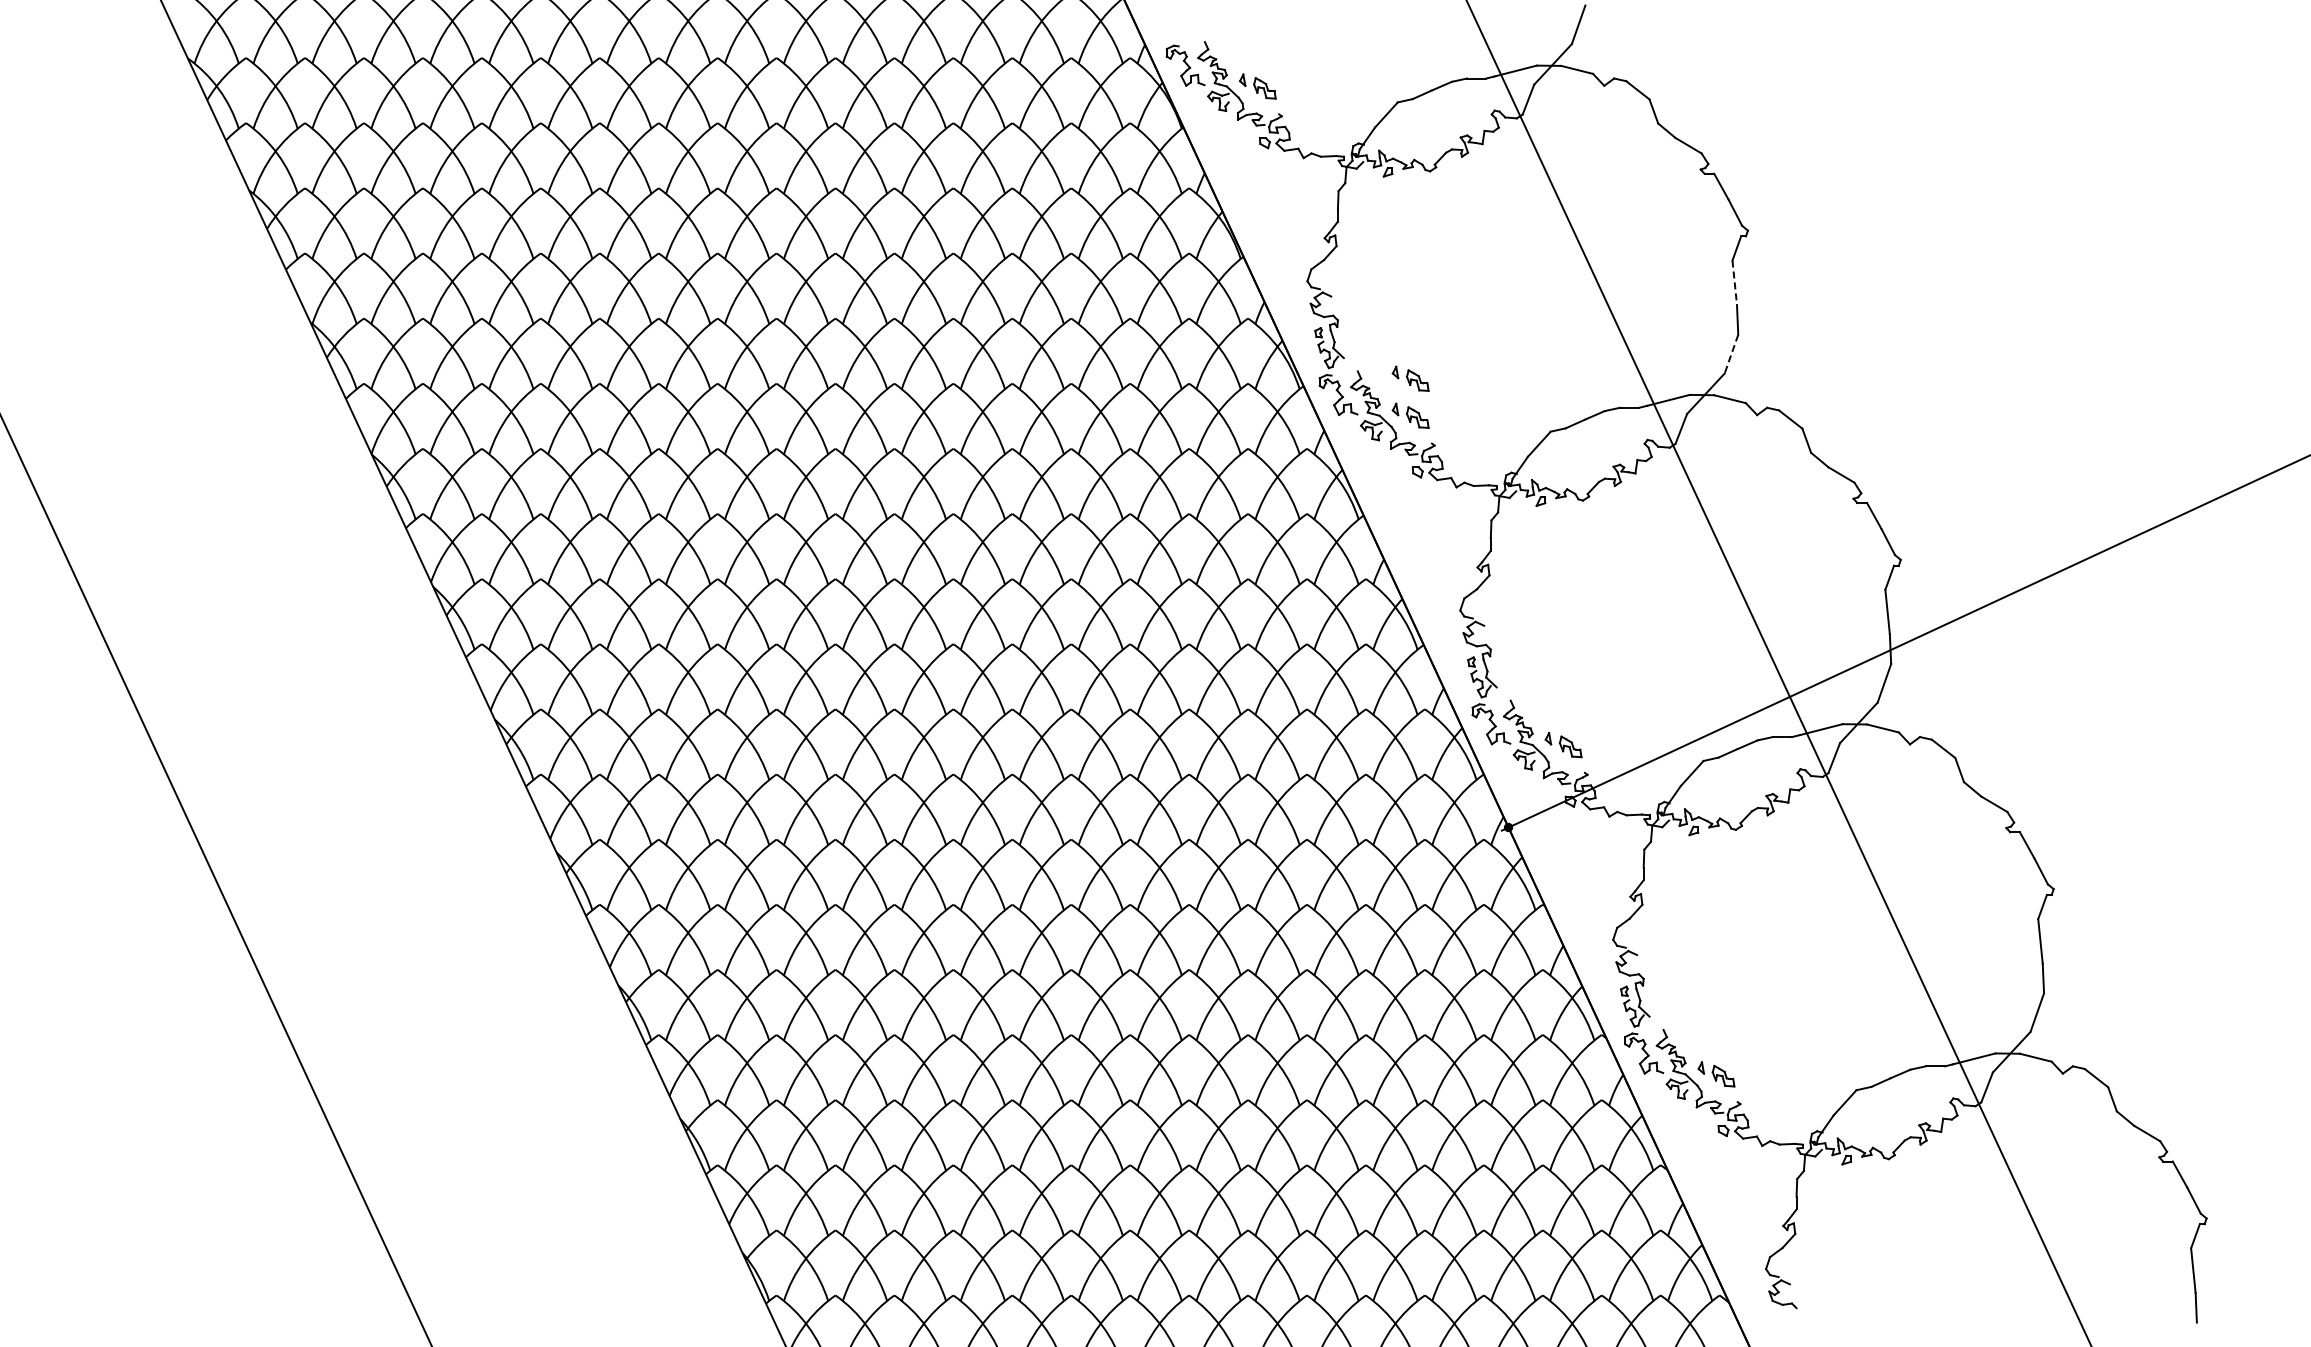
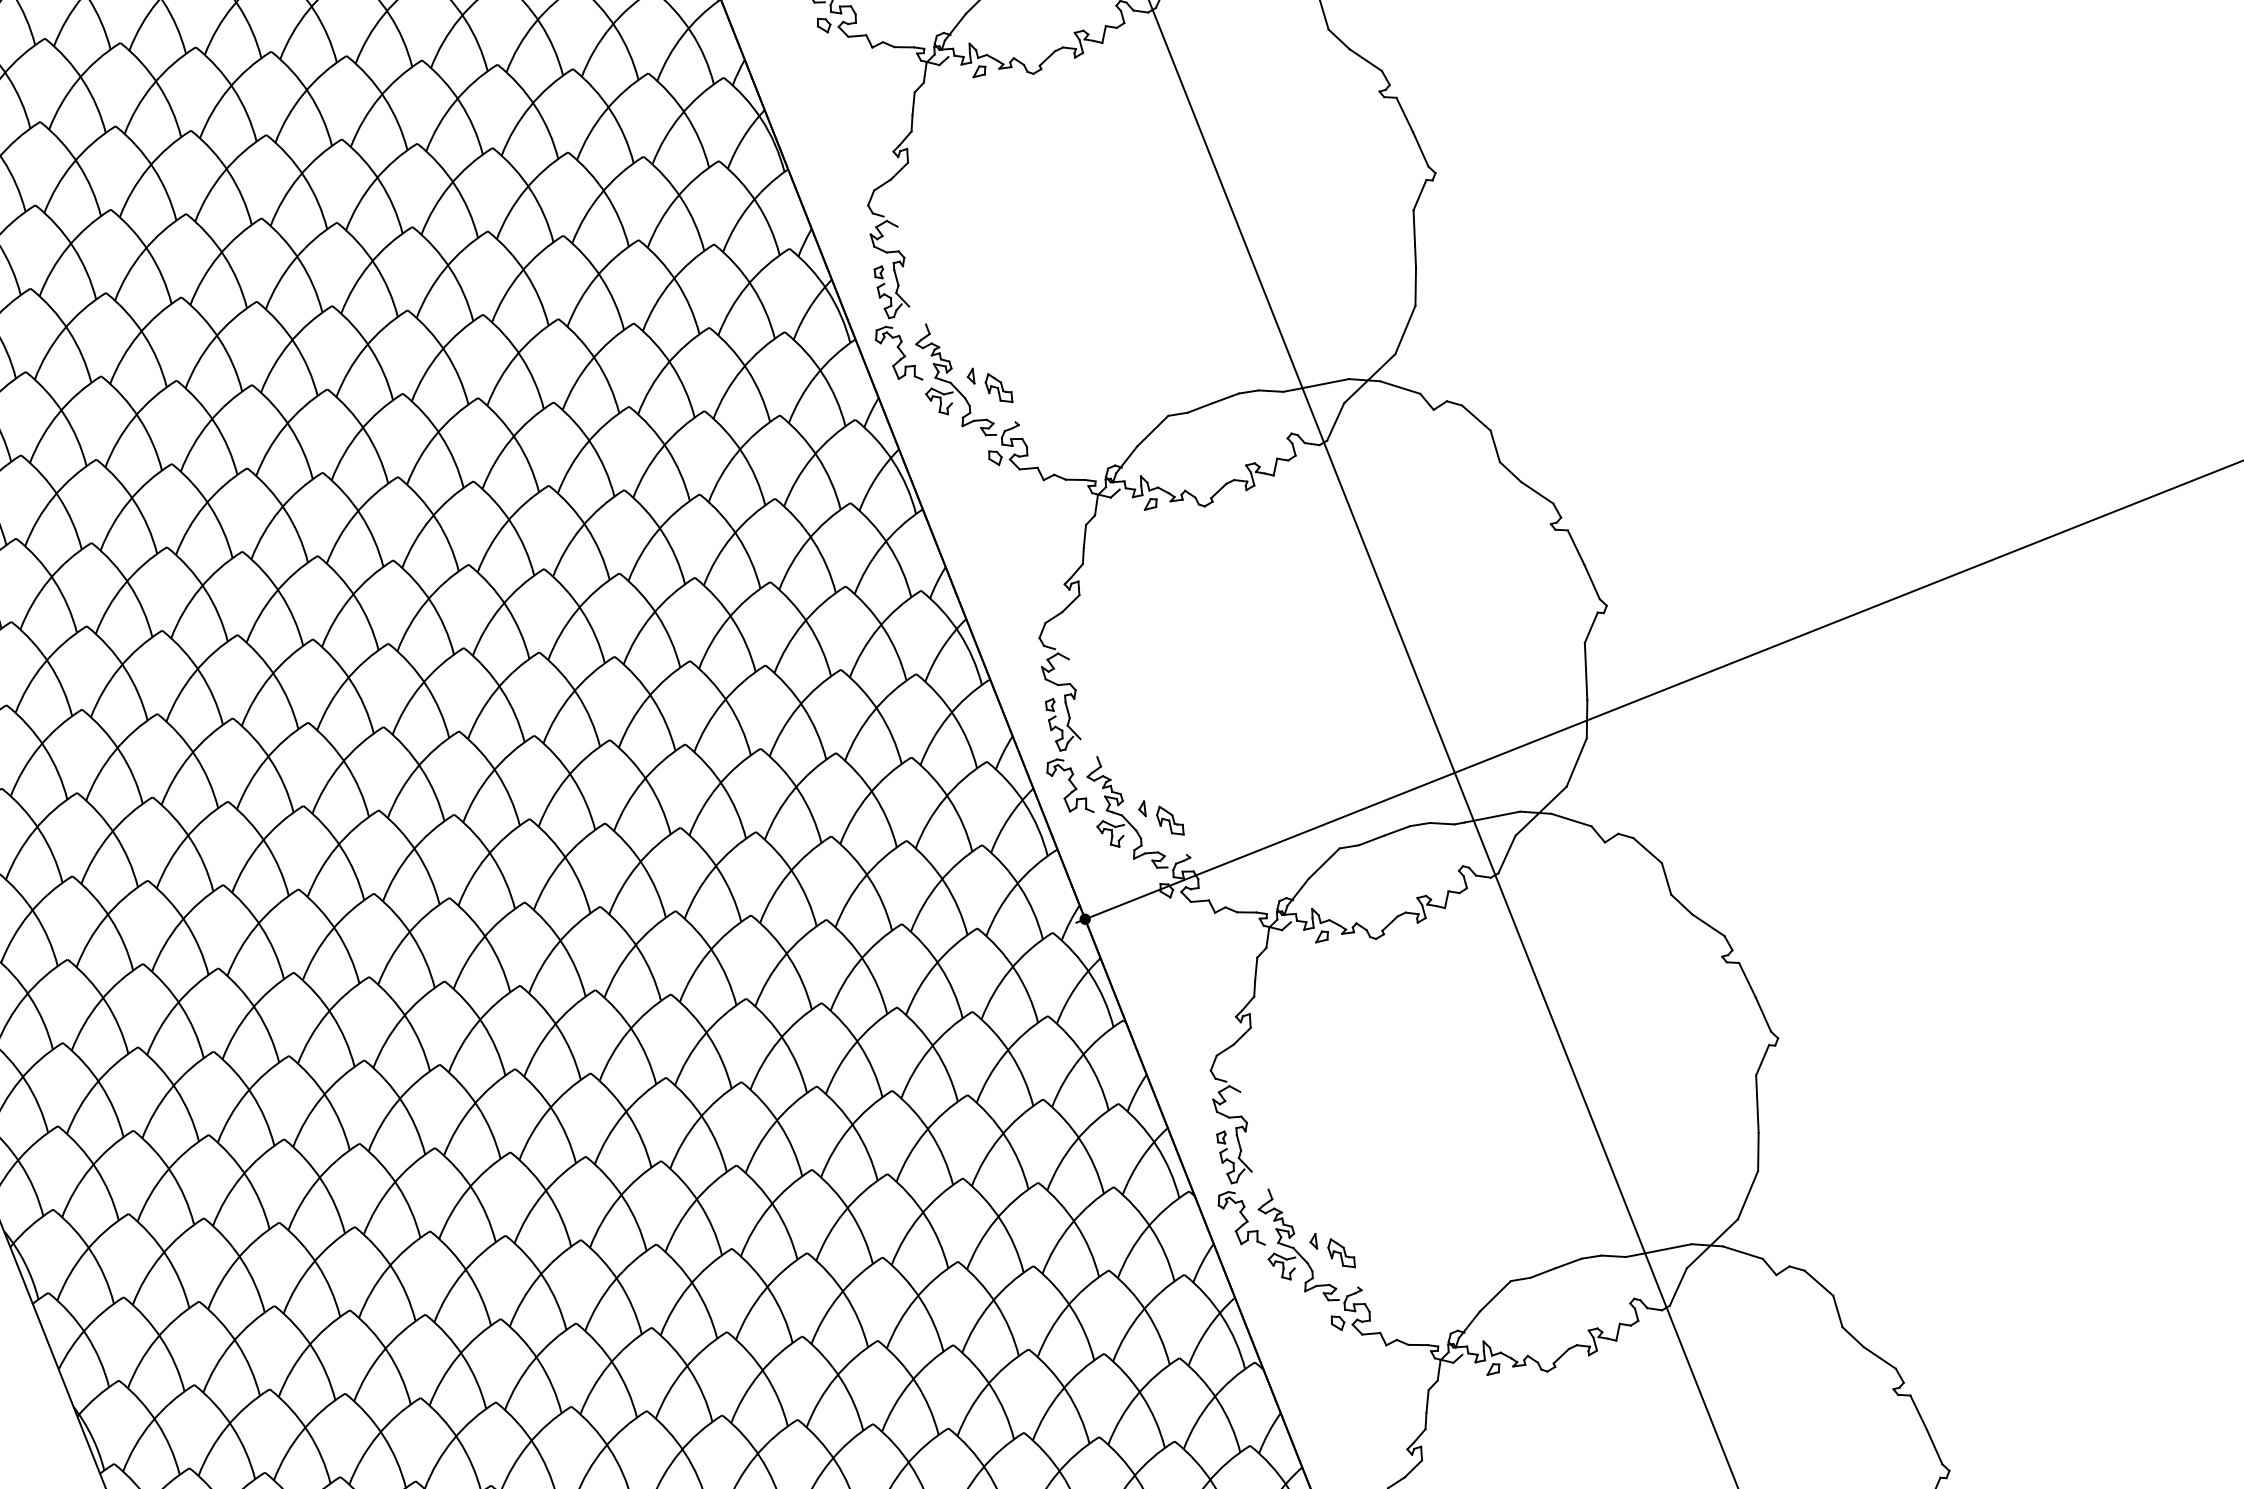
line: (1734, 283) -> (1414, 239), dashed -> solid
line: (1731, 354) -> (1405, 330), dashed -> solid
part: (1410, 378) -> (992, 337), removed

